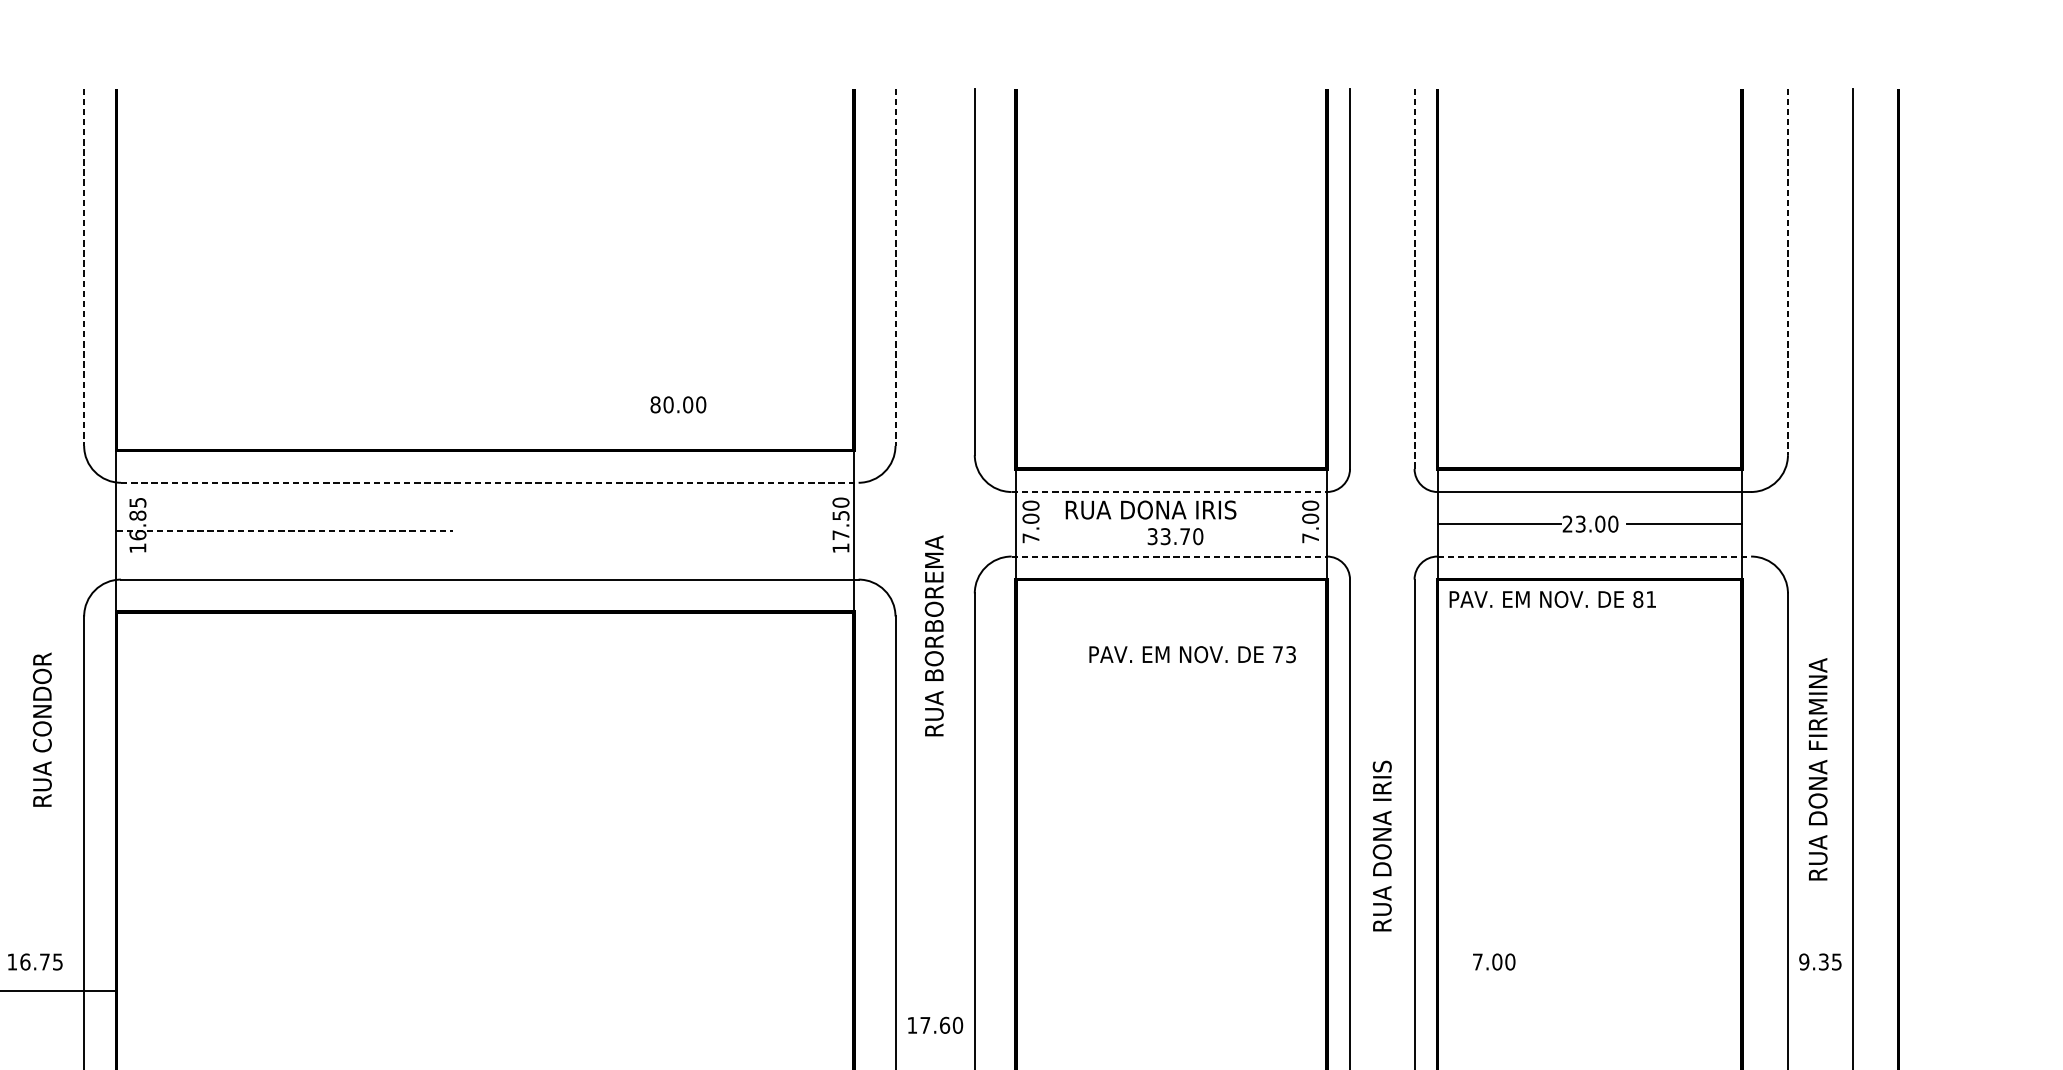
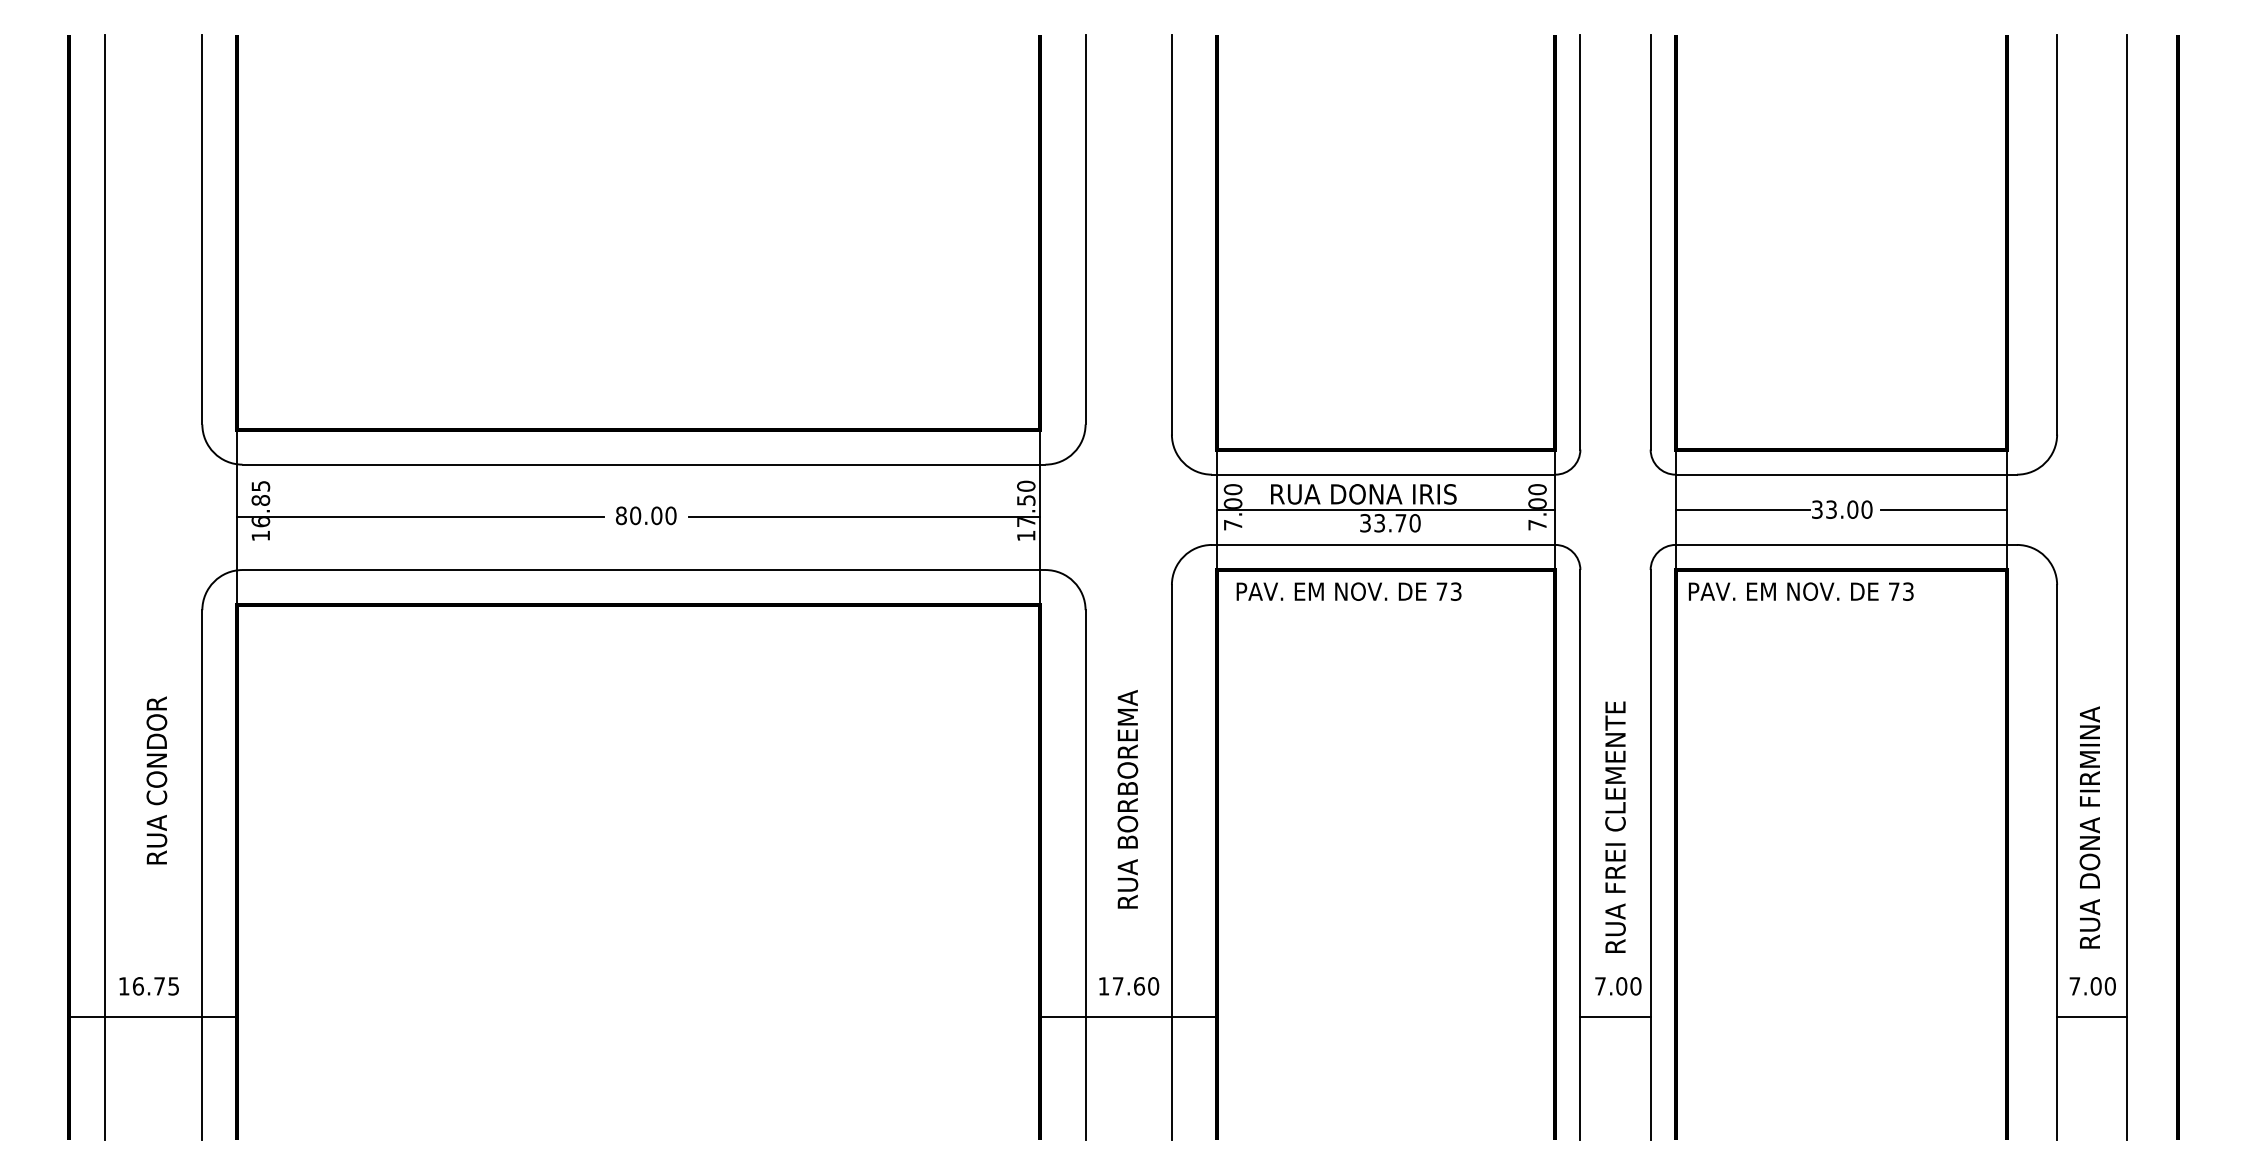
line: (84, 266) -> (202, 229), dashed -> solid
line: (895, 266) -> (1085, 229), dashed -> solid
line: (1788, 272) -> (2057, 235), dashed -> solid
line: (1414, 279) -> (1650, 243), dashed -> solid
text: (678, 404) -> (646, 515), moved
line: (490, 482) -> (644, 464), dashed -> solid
line: (1169, 491) -> (1383, 474), dashed -> solid
line: (1171, 523) -> (1386, 509), added
text: (1567, 523) -> (1817, 509), 23.00 -> 33.00
line: (285, 531) -> (421, 517), dashed -> solid
line: (692, 531) -> (864, 517), added
line: (1169, 556) -> (1383, 544), dashed -> solid
line: (1594, 556) -> (1846, 544), dashed -> solid
text: (1644, 599) -> (1900, 591), 81 -> 73
text: (933, 636) -> (1127, 799), moved
text: (1192, 654) -> (1348, 591), moved
text: (42, 729) -> (156, 780), moved
text: (1817, 769) -> (2089, 827), moved
text: (1382, 786) -> (1615, 795), RUA DONA IRIS -> RUA FREI CLEMENTE
text: (1494, 962) -> (1618, 986), moved
text: (1820, 962) -> (2092, 986), 9.35 -> 7.00
line: (934, 990) -> (1128, 1017), added
line: (1382, 990) -> (1615, 1017), added
line: (1820, 990) -> (2092, 1017), added
text: (935, 1025) -> (1129, 986), moved

